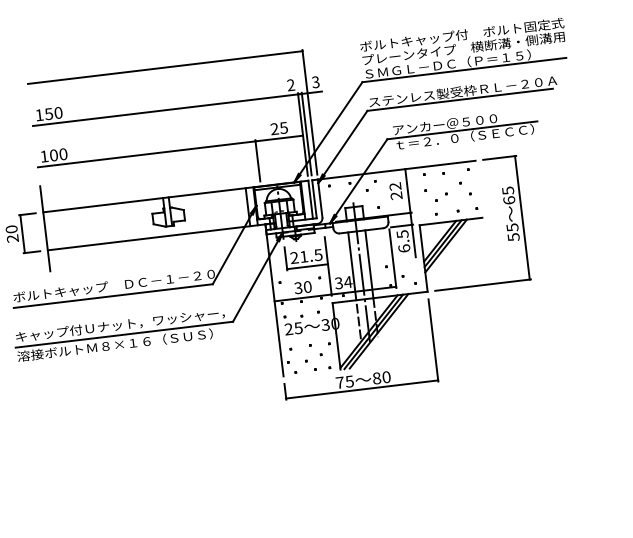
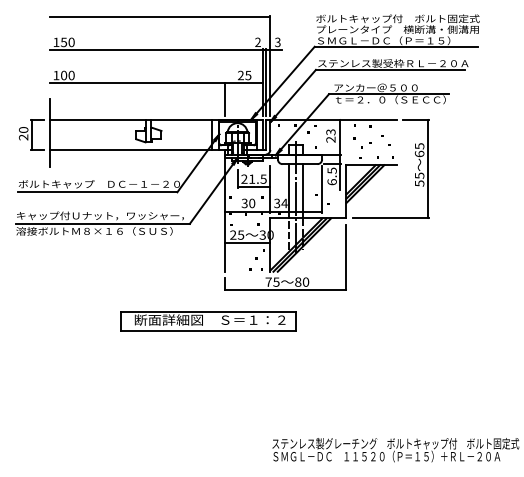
text: (396, 186) -> (331, 132), 22 -> 23
line: (307, 336) -> (247, 242), added
part: (270, 440) -> (208, 321), added

